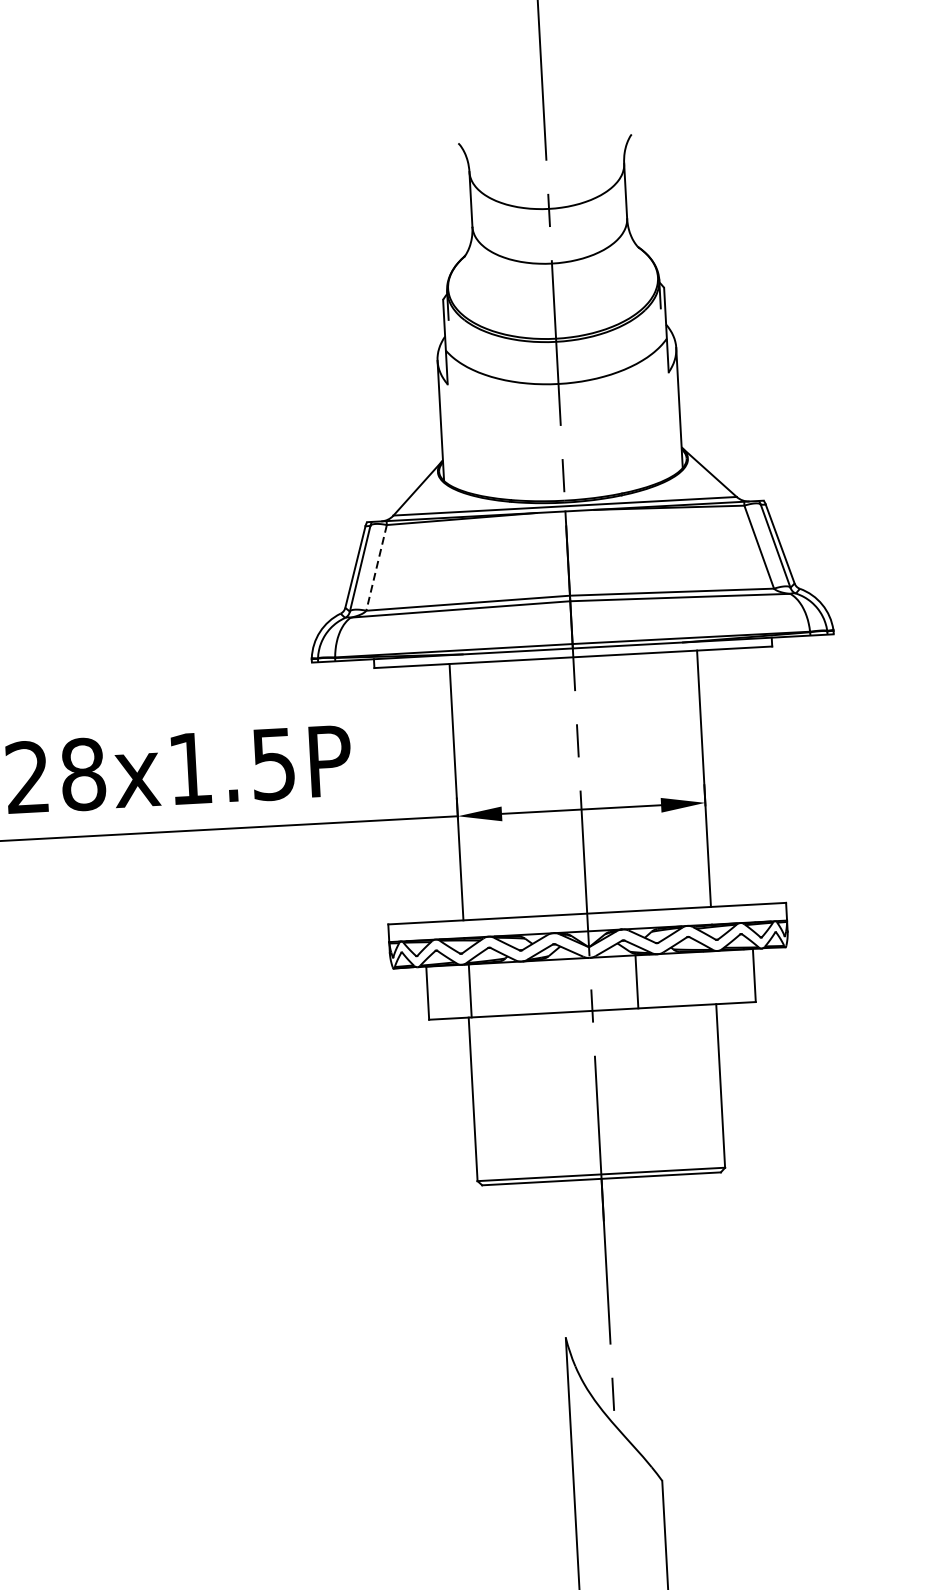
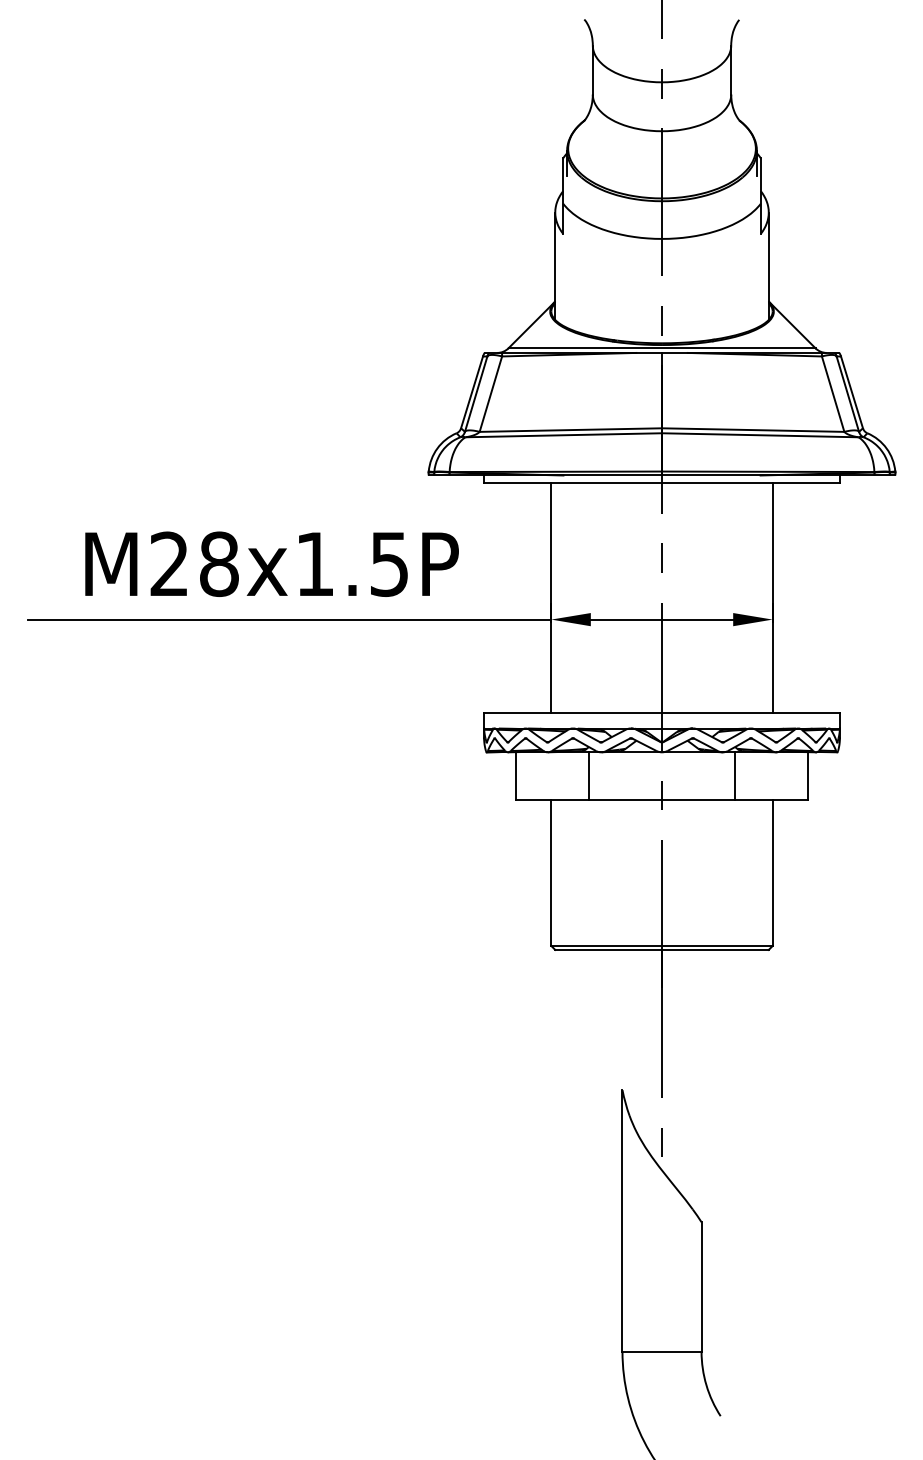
line: (376, 568) -> (490, 394), dashed -> solid
line: (637, 981) -> (735, 775), moved
line: (469, 990) -> (588, 775), moved

